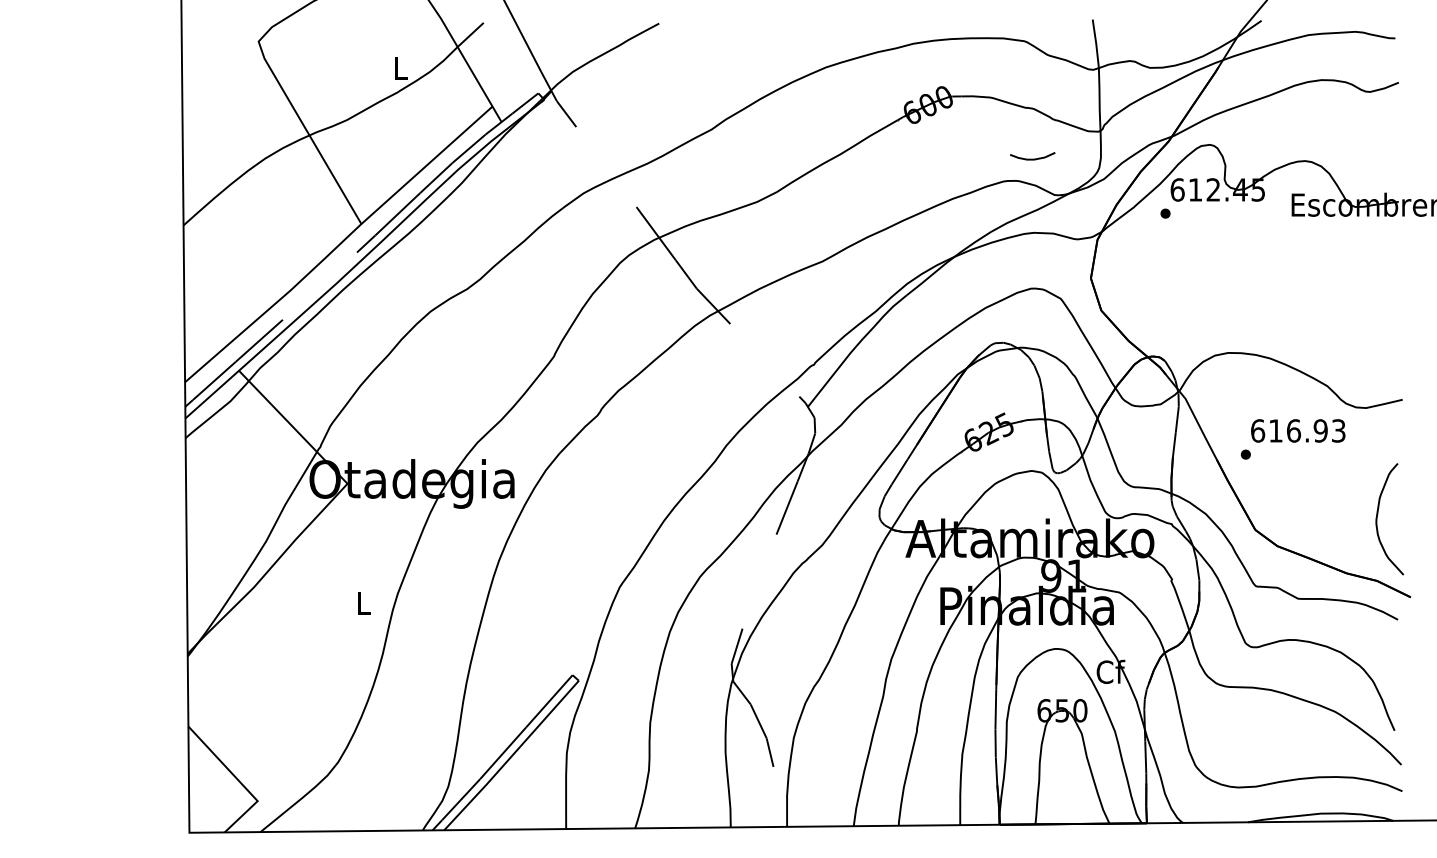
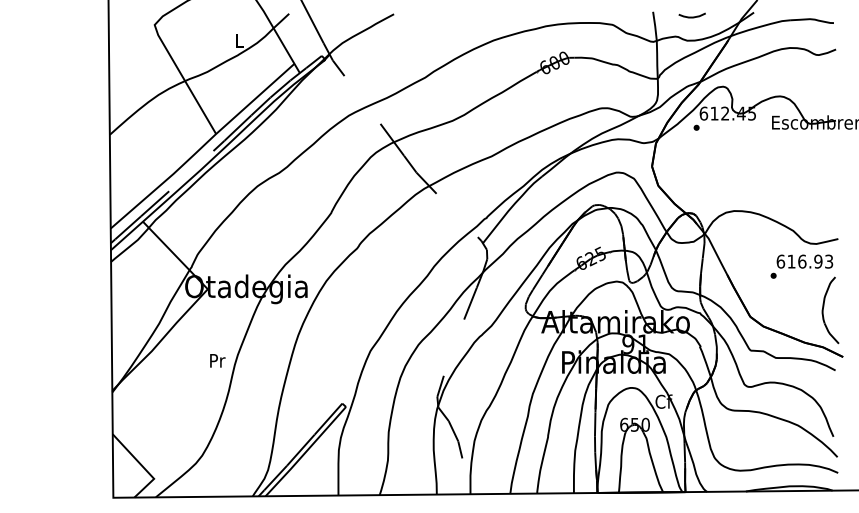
curve: (1031, 157) -> (691, 16), moved
text: (1292, 439) -> (801, 266), moved
text: (363, 603) -> (217, 360), L -> Pr

